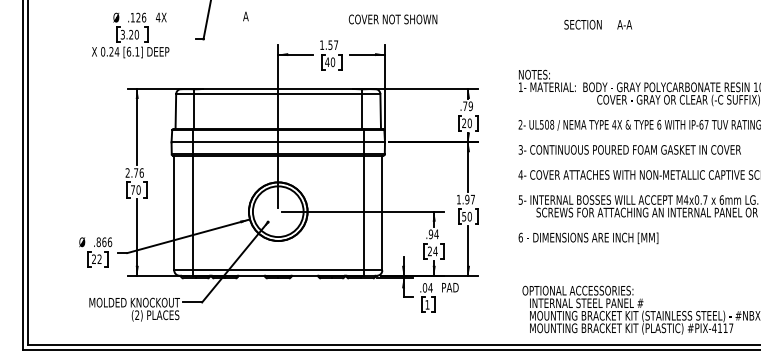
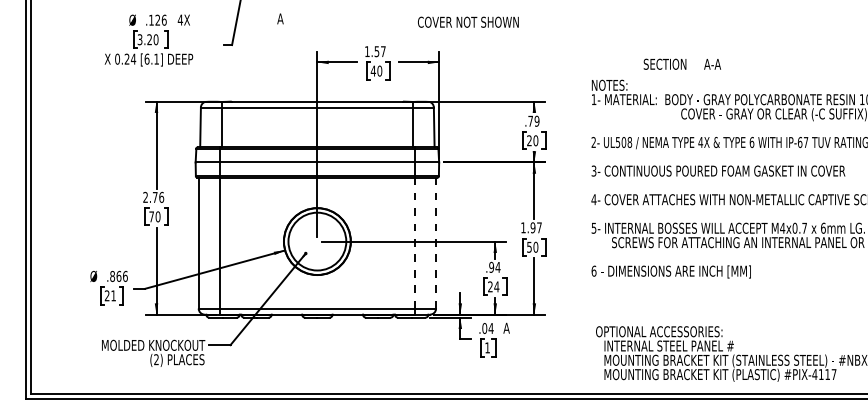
text: (393, 18) -> (468, 21), moved
text: (597, 24) -> (681, 63), moved
line: (363, 212) -> (414, 242), solid -> dashed
line: (382, 212) -> (436, 242), solid -> dashed
text: (99, 258) -> (113, 295), 22 -> 21
text: (450, 287) -> (513, 327), PAD -> A

